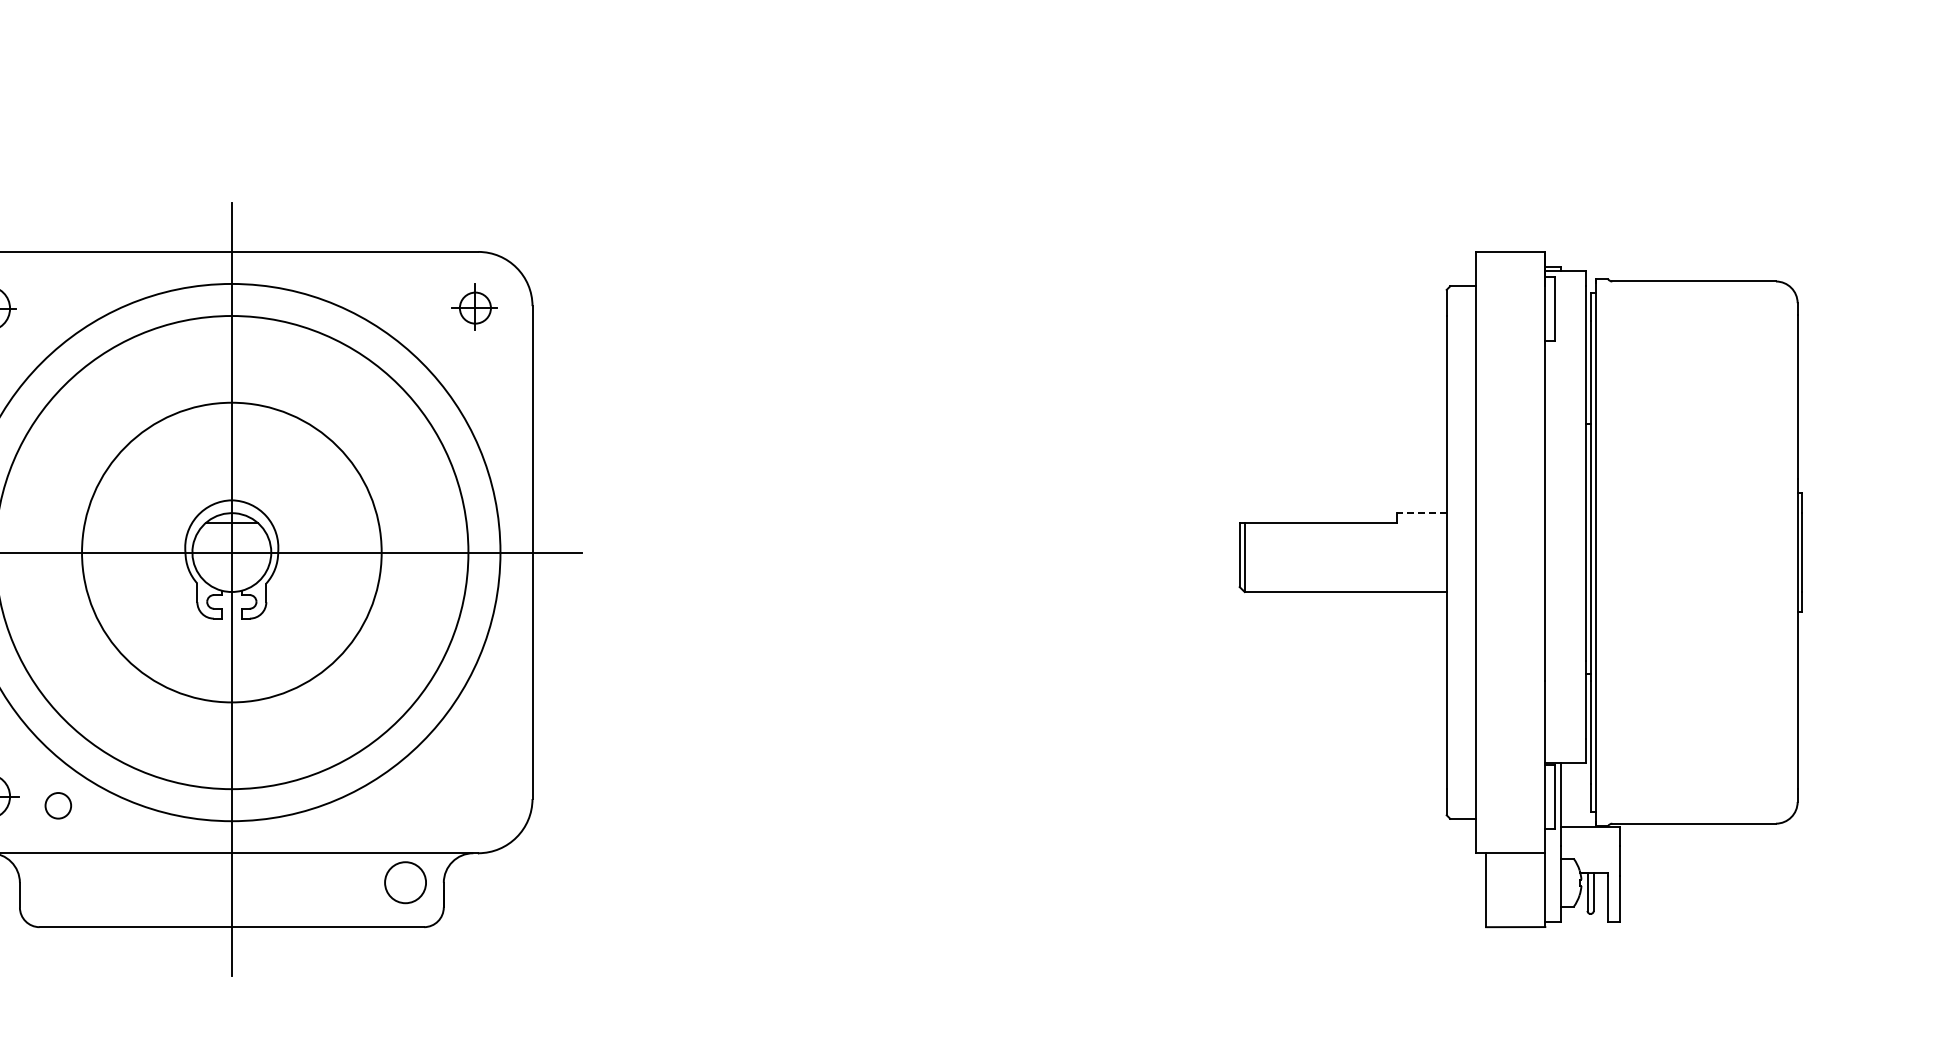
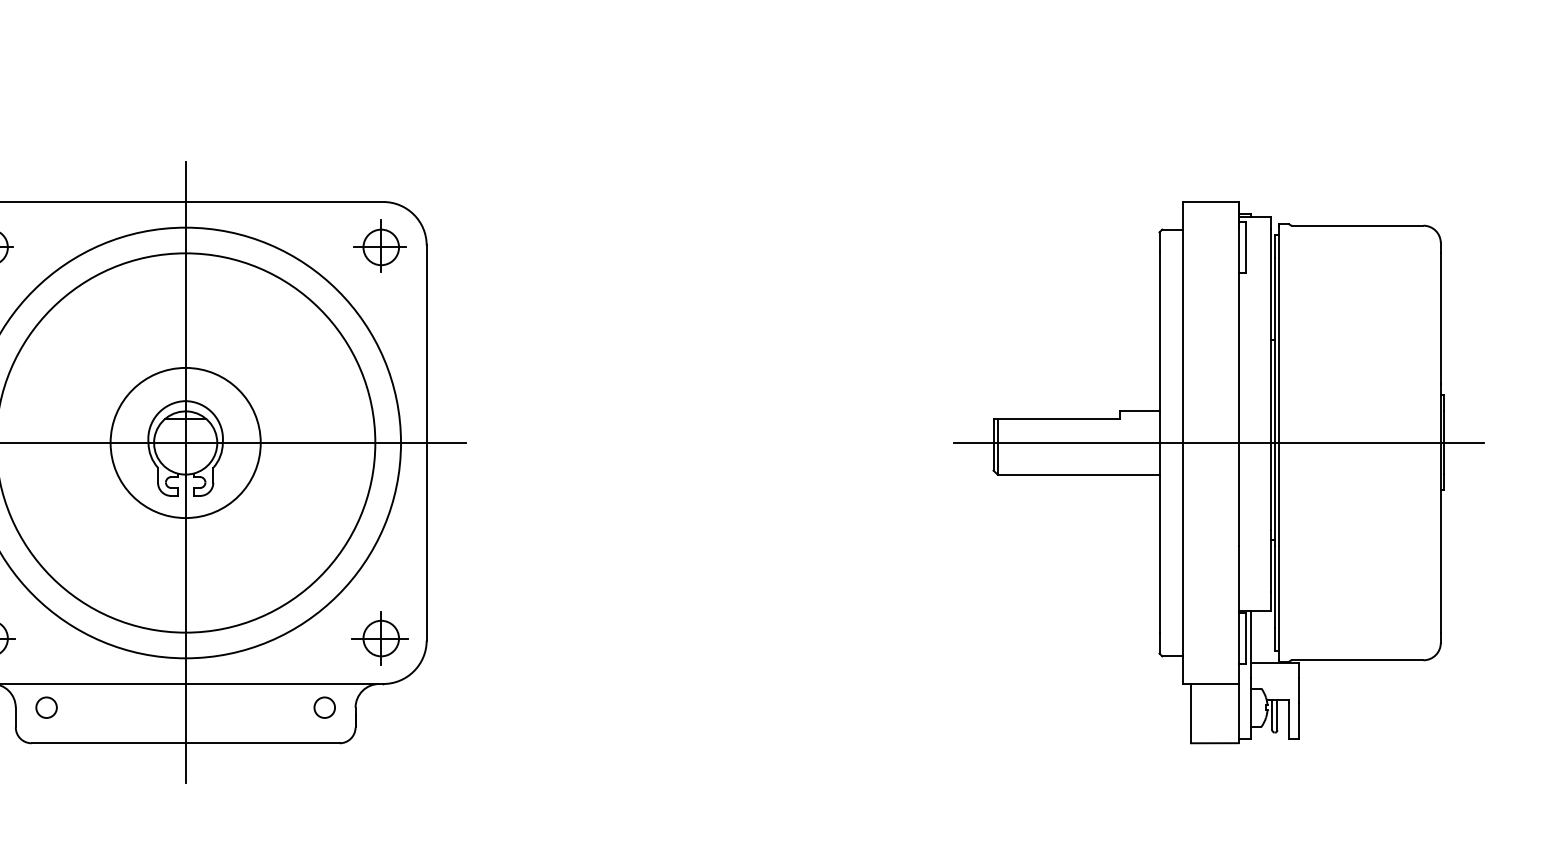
part: (474, 306) -> (380, 245), size x1.43
line: (1422, 513) -> (1140, 411), dashed -> solid
circle: (231, 552) -> (185, 442), size x0.62
line: (1520, 552) -> (1218, 442), added
part: (474, 796) -> (380, 638), added
circle: (58, 805) -> (46, 707), moved
circle: (404, 882) -> (324, 707), size x0.62

